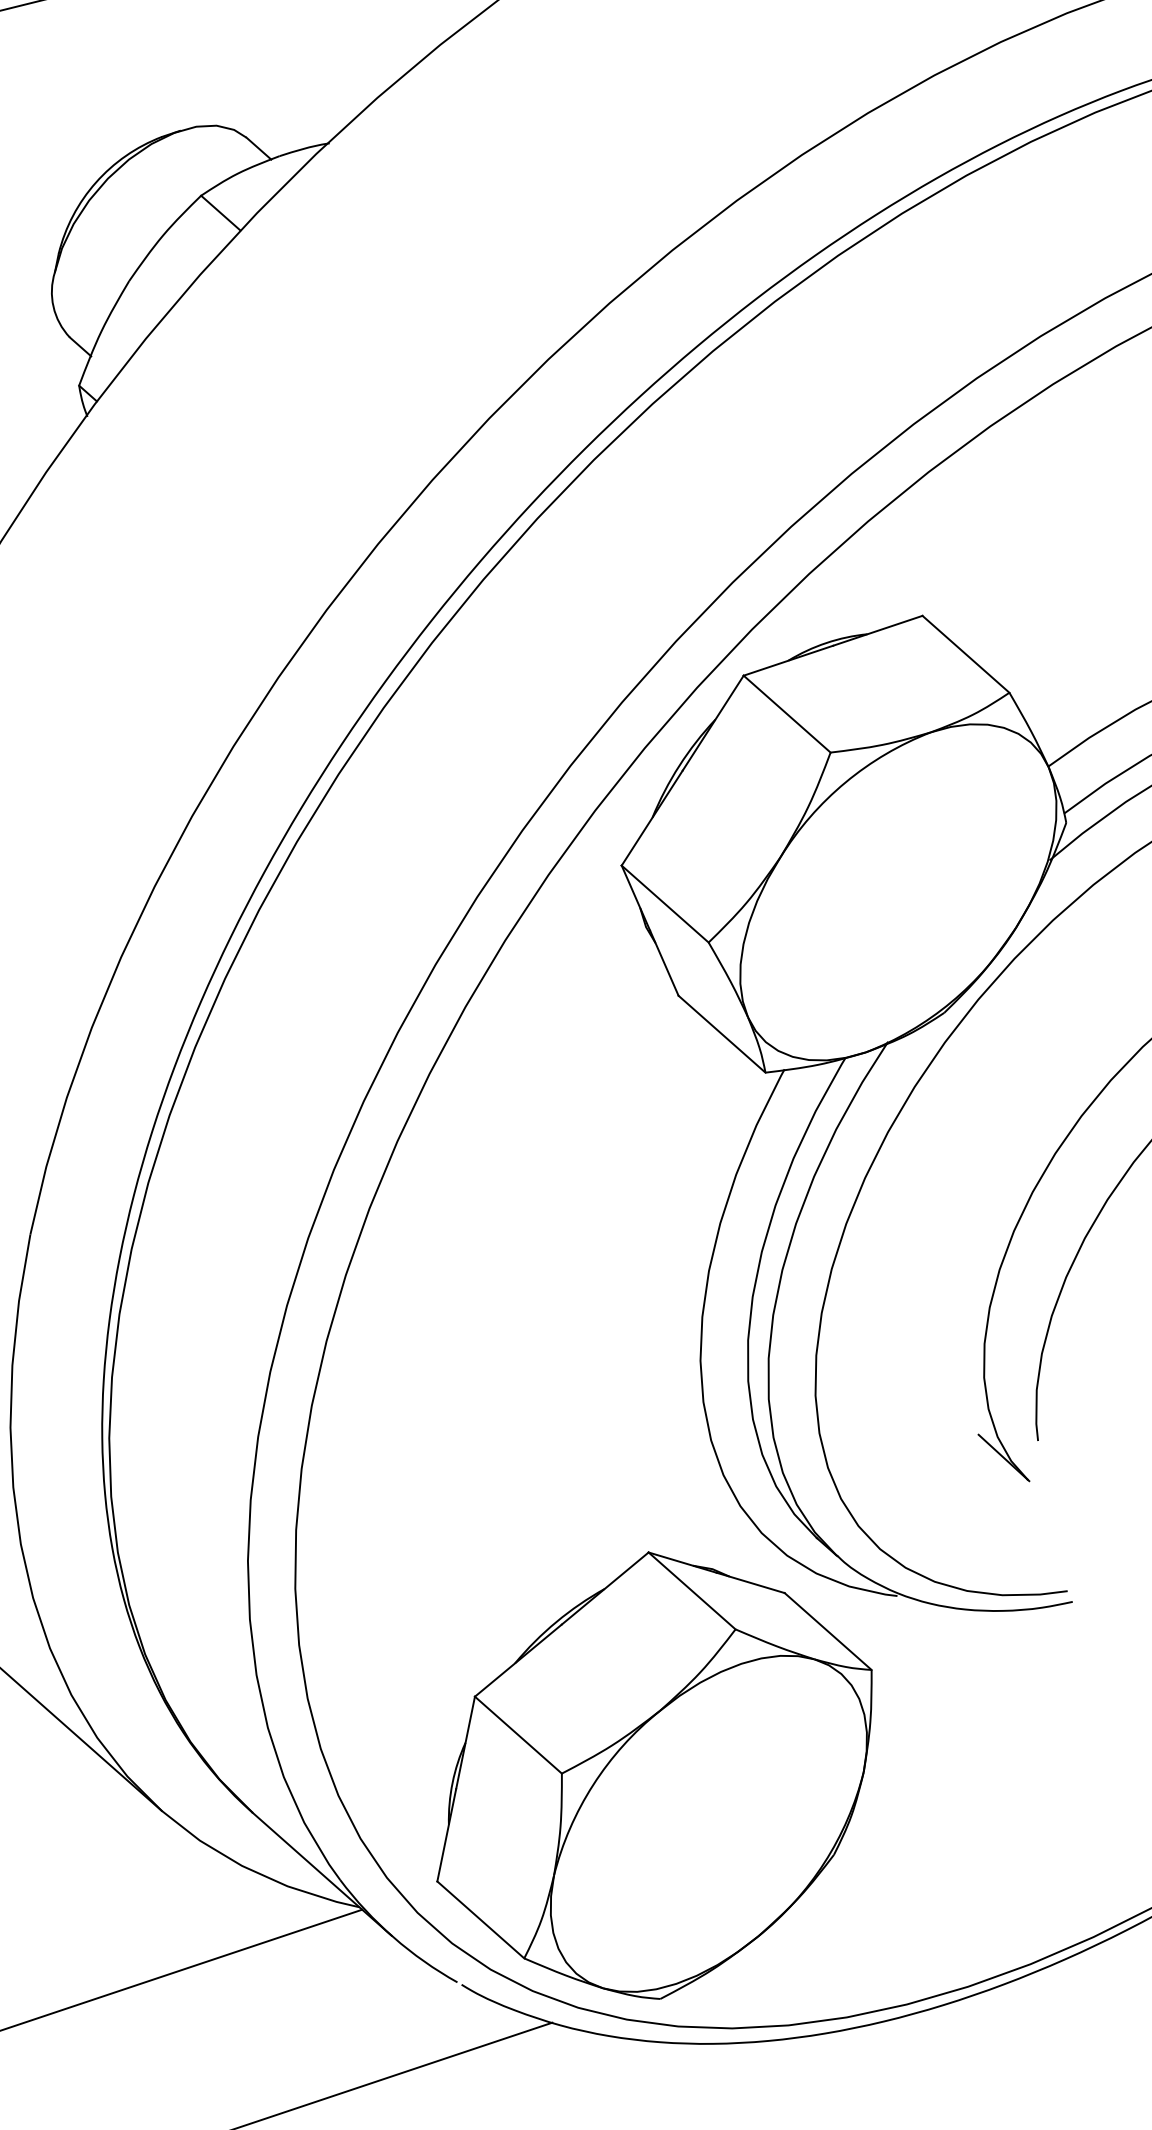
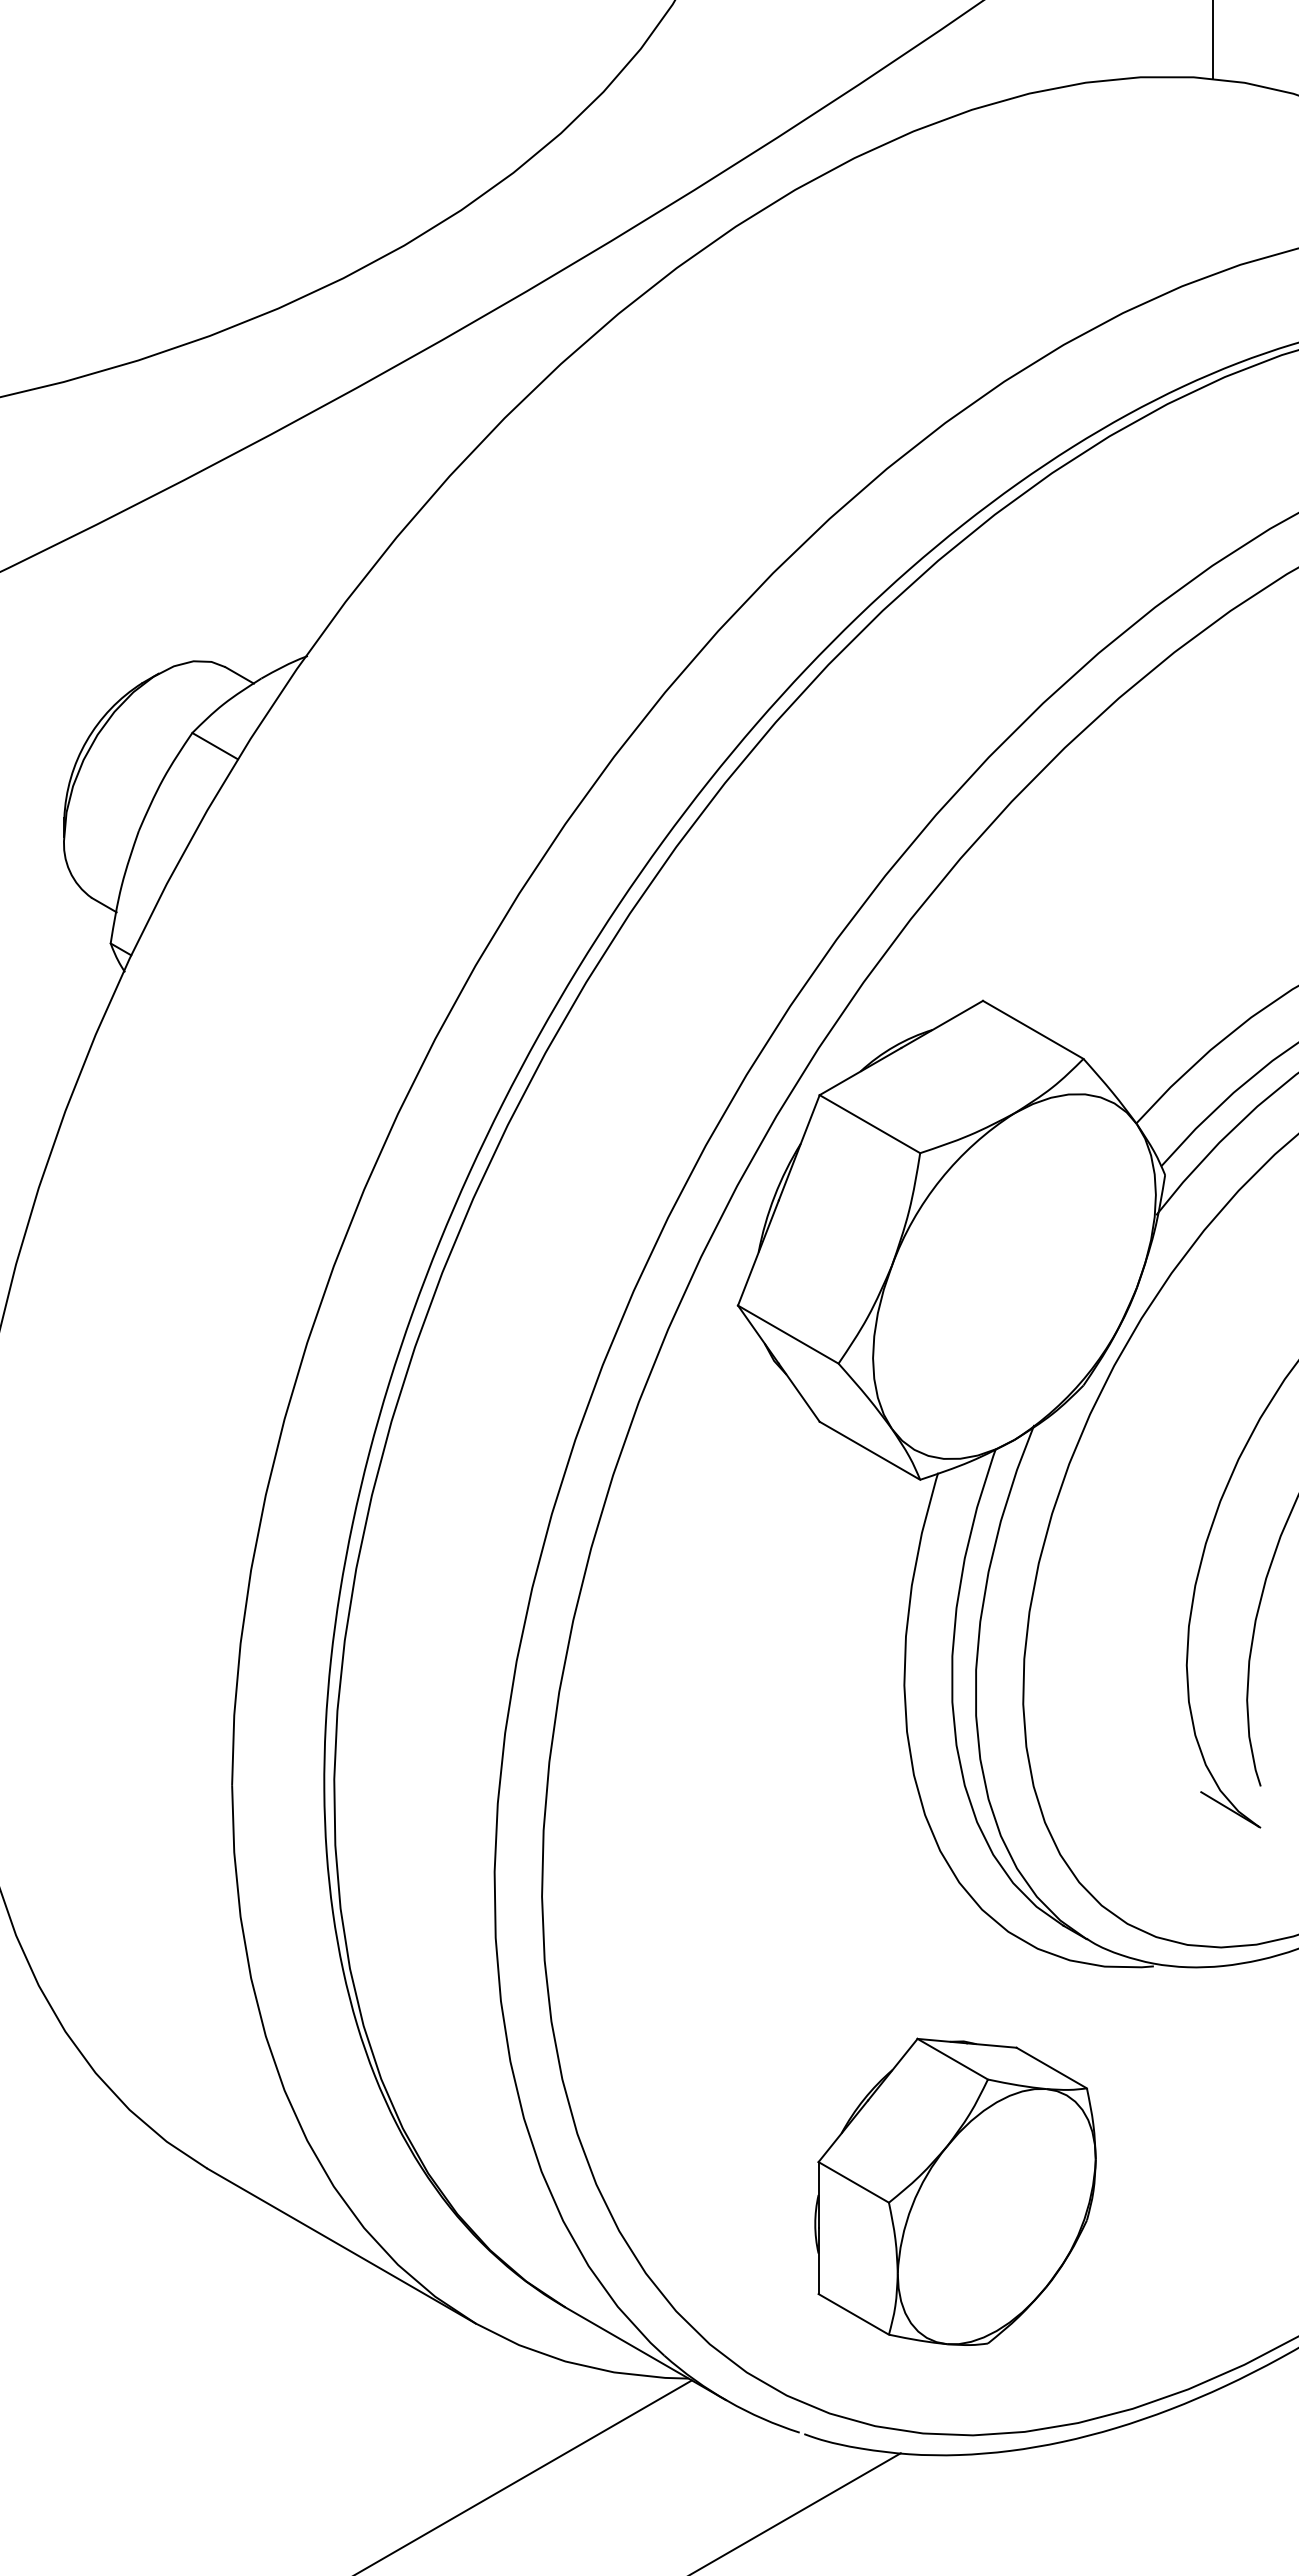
part: (658, 1777) -> (955, 2191), size x0.7

